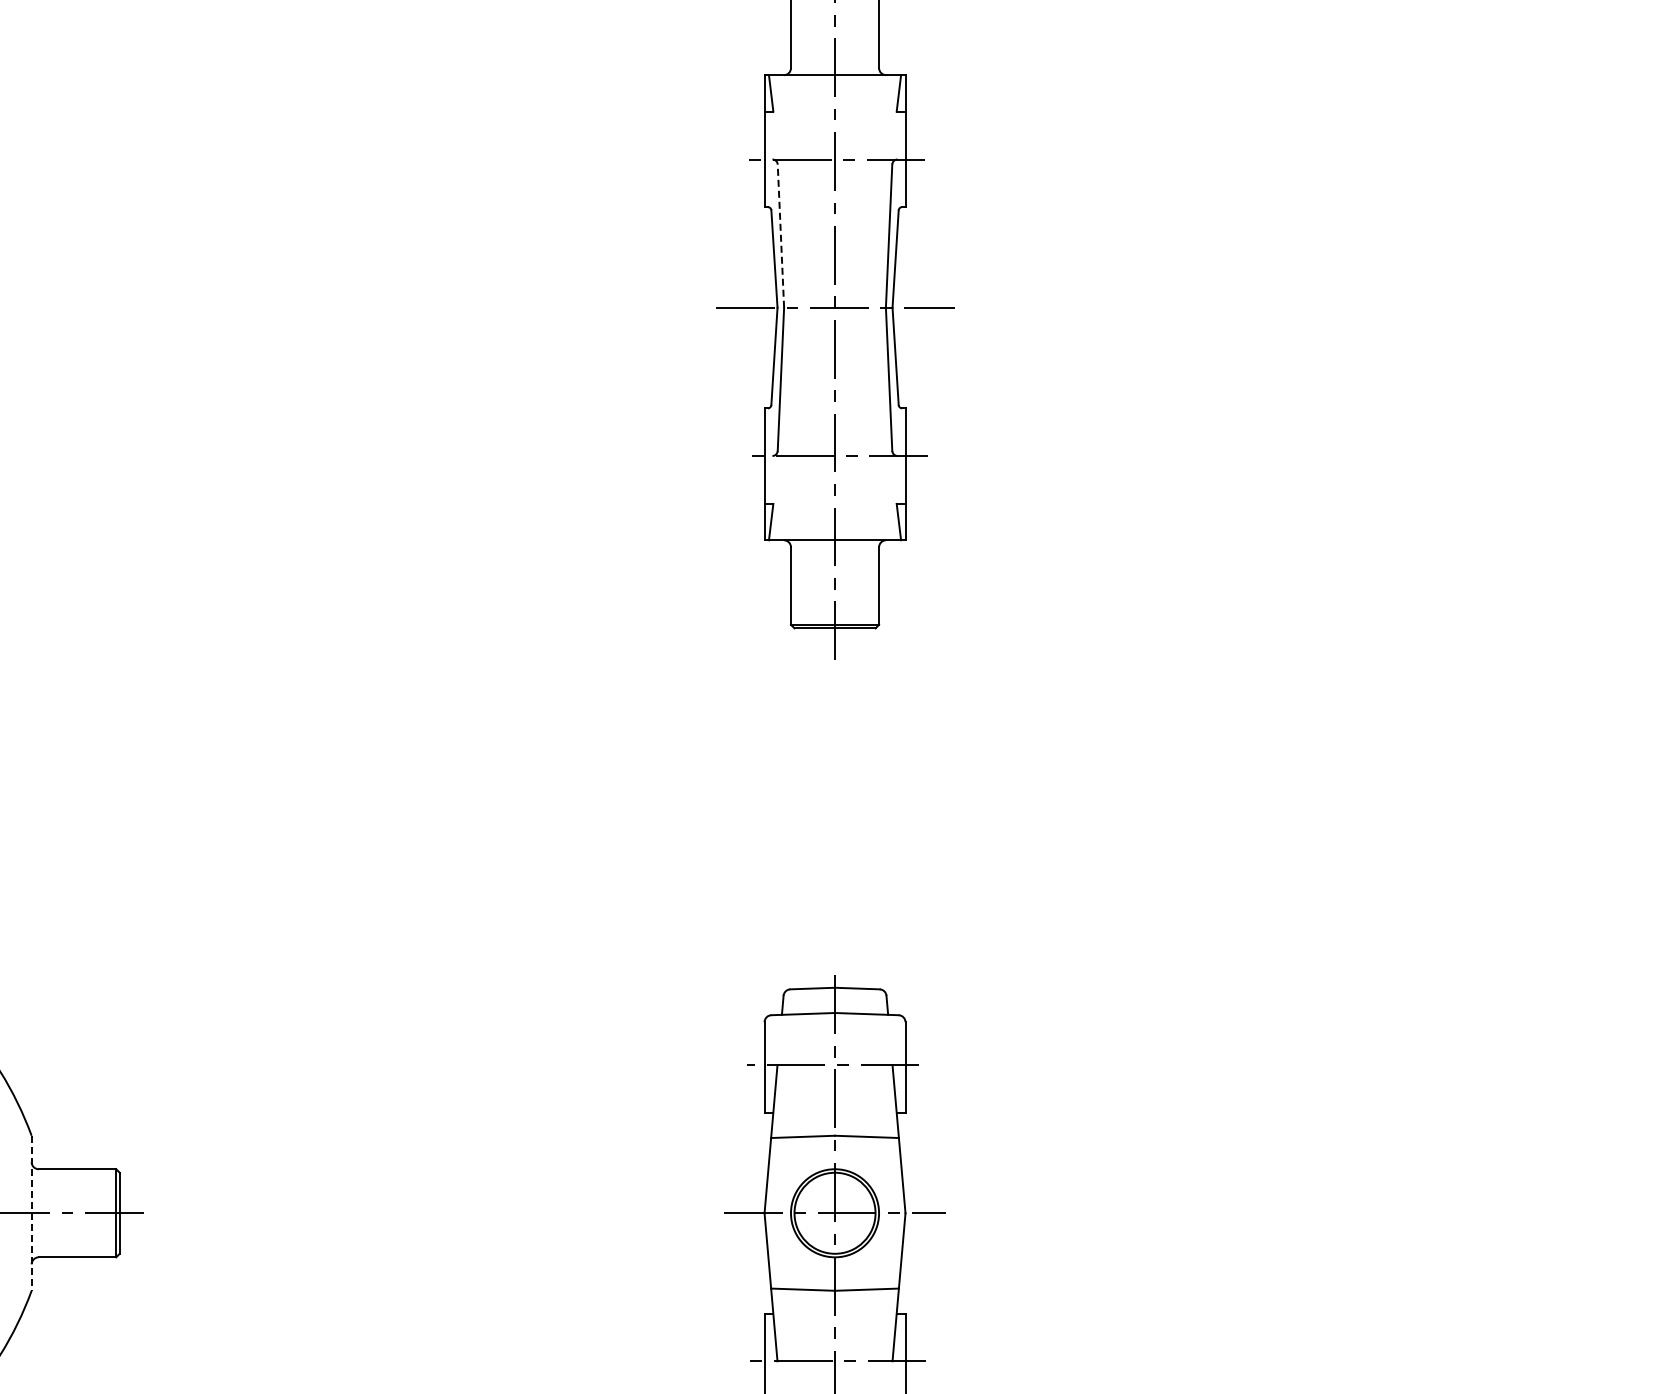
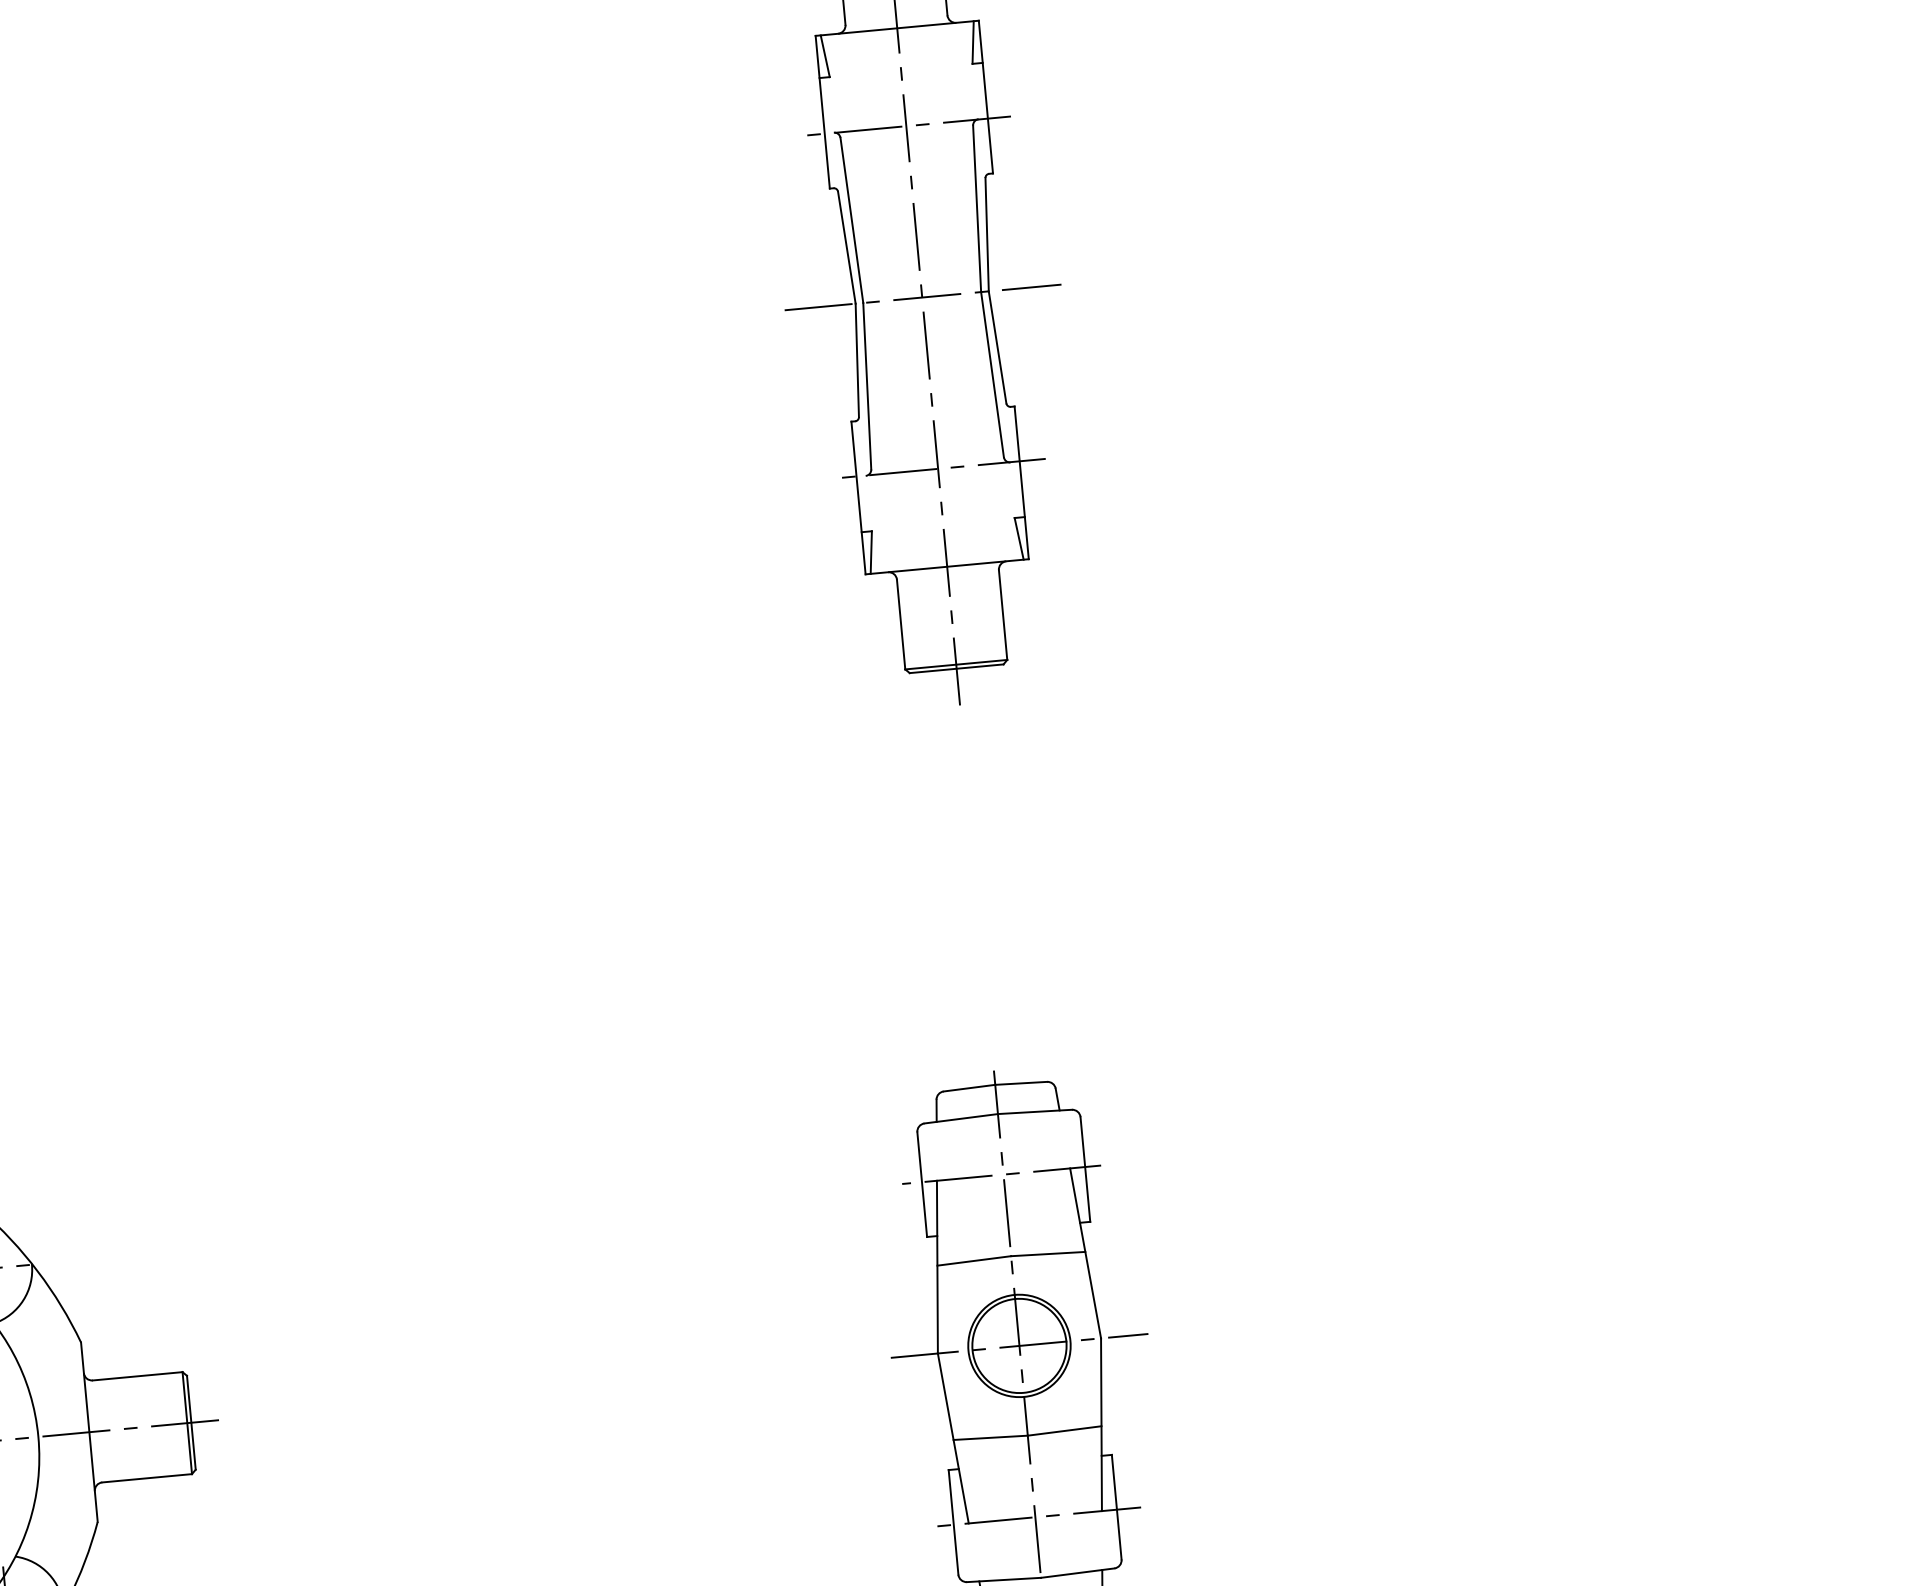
line: (780, 236) -> (851, 220), dashed -> solid
line: (31, 1213) -> (89, 1432), dashed -> solid

